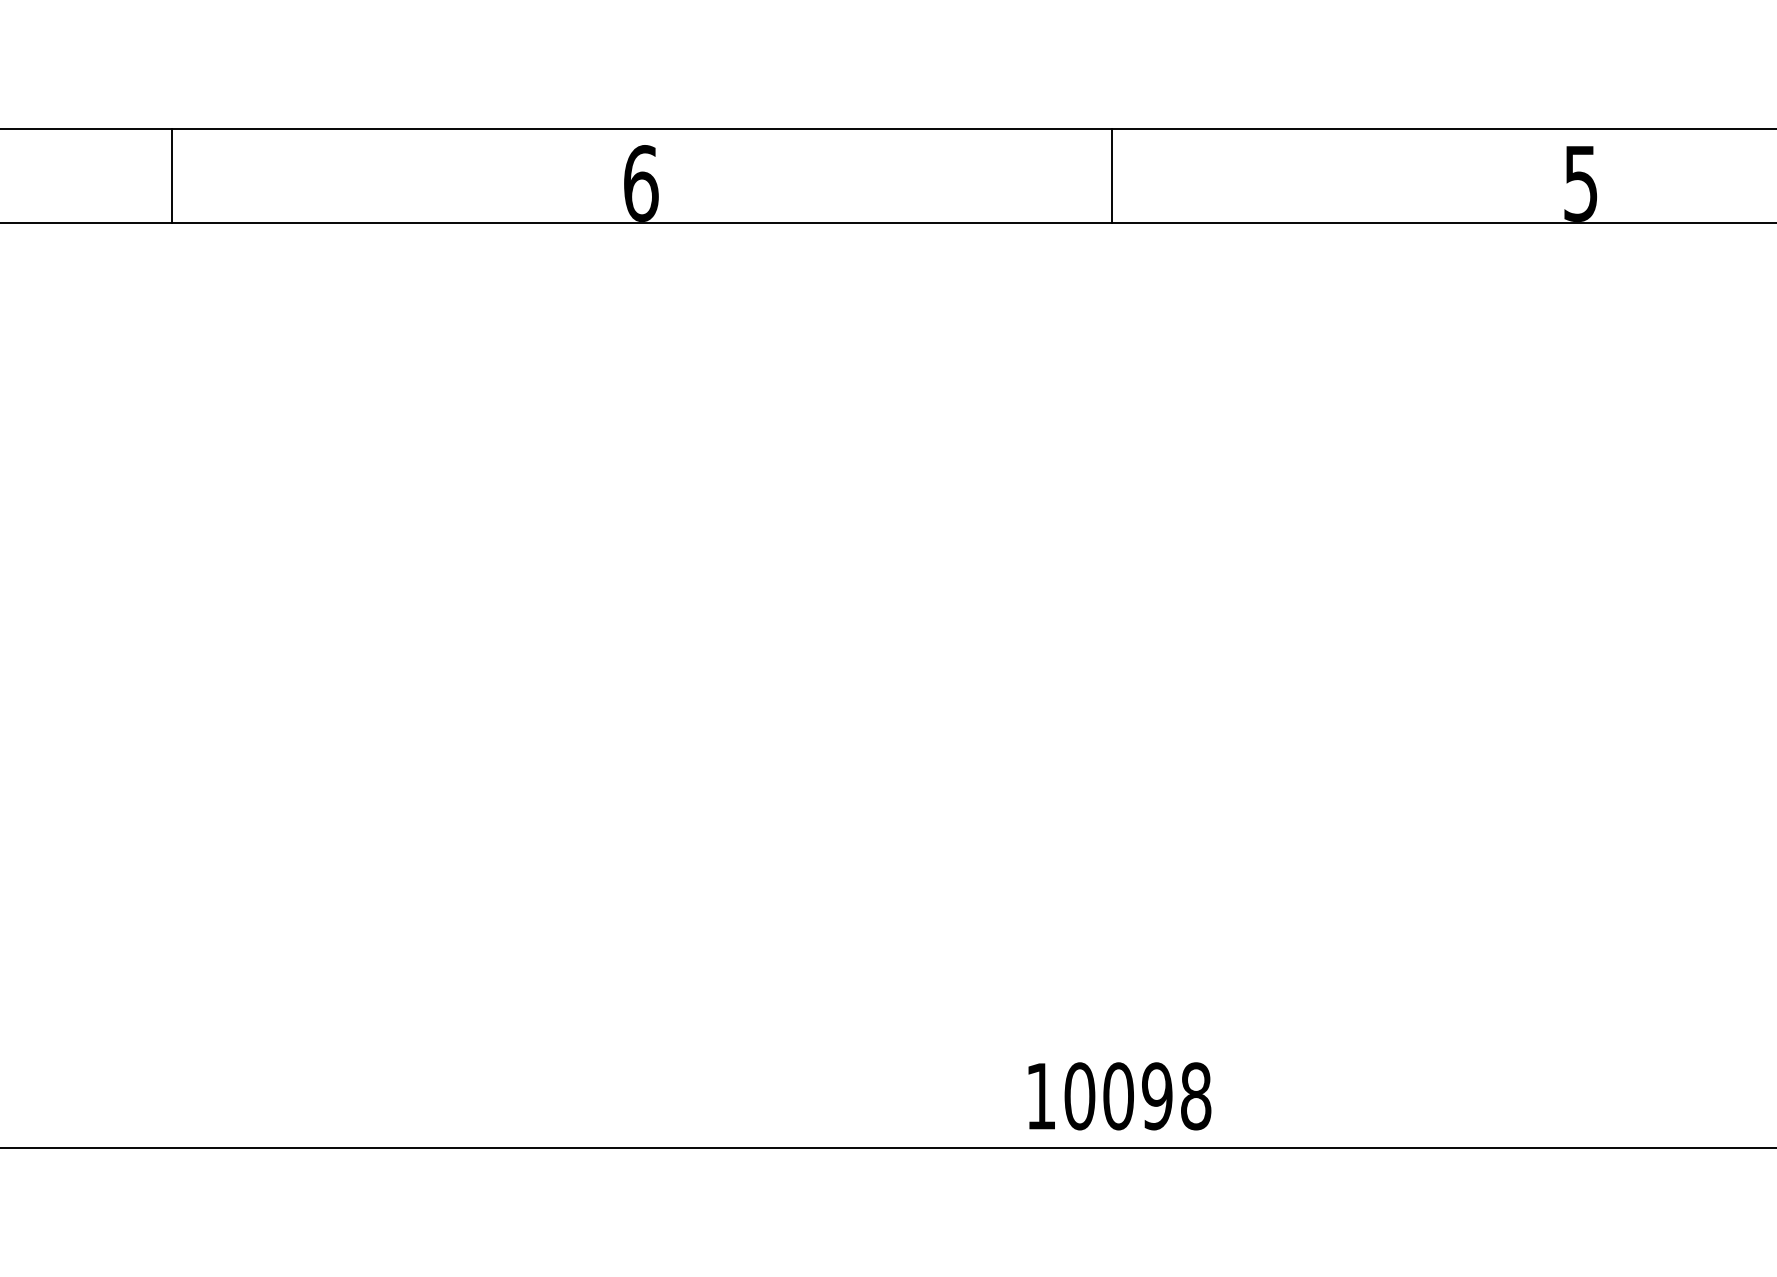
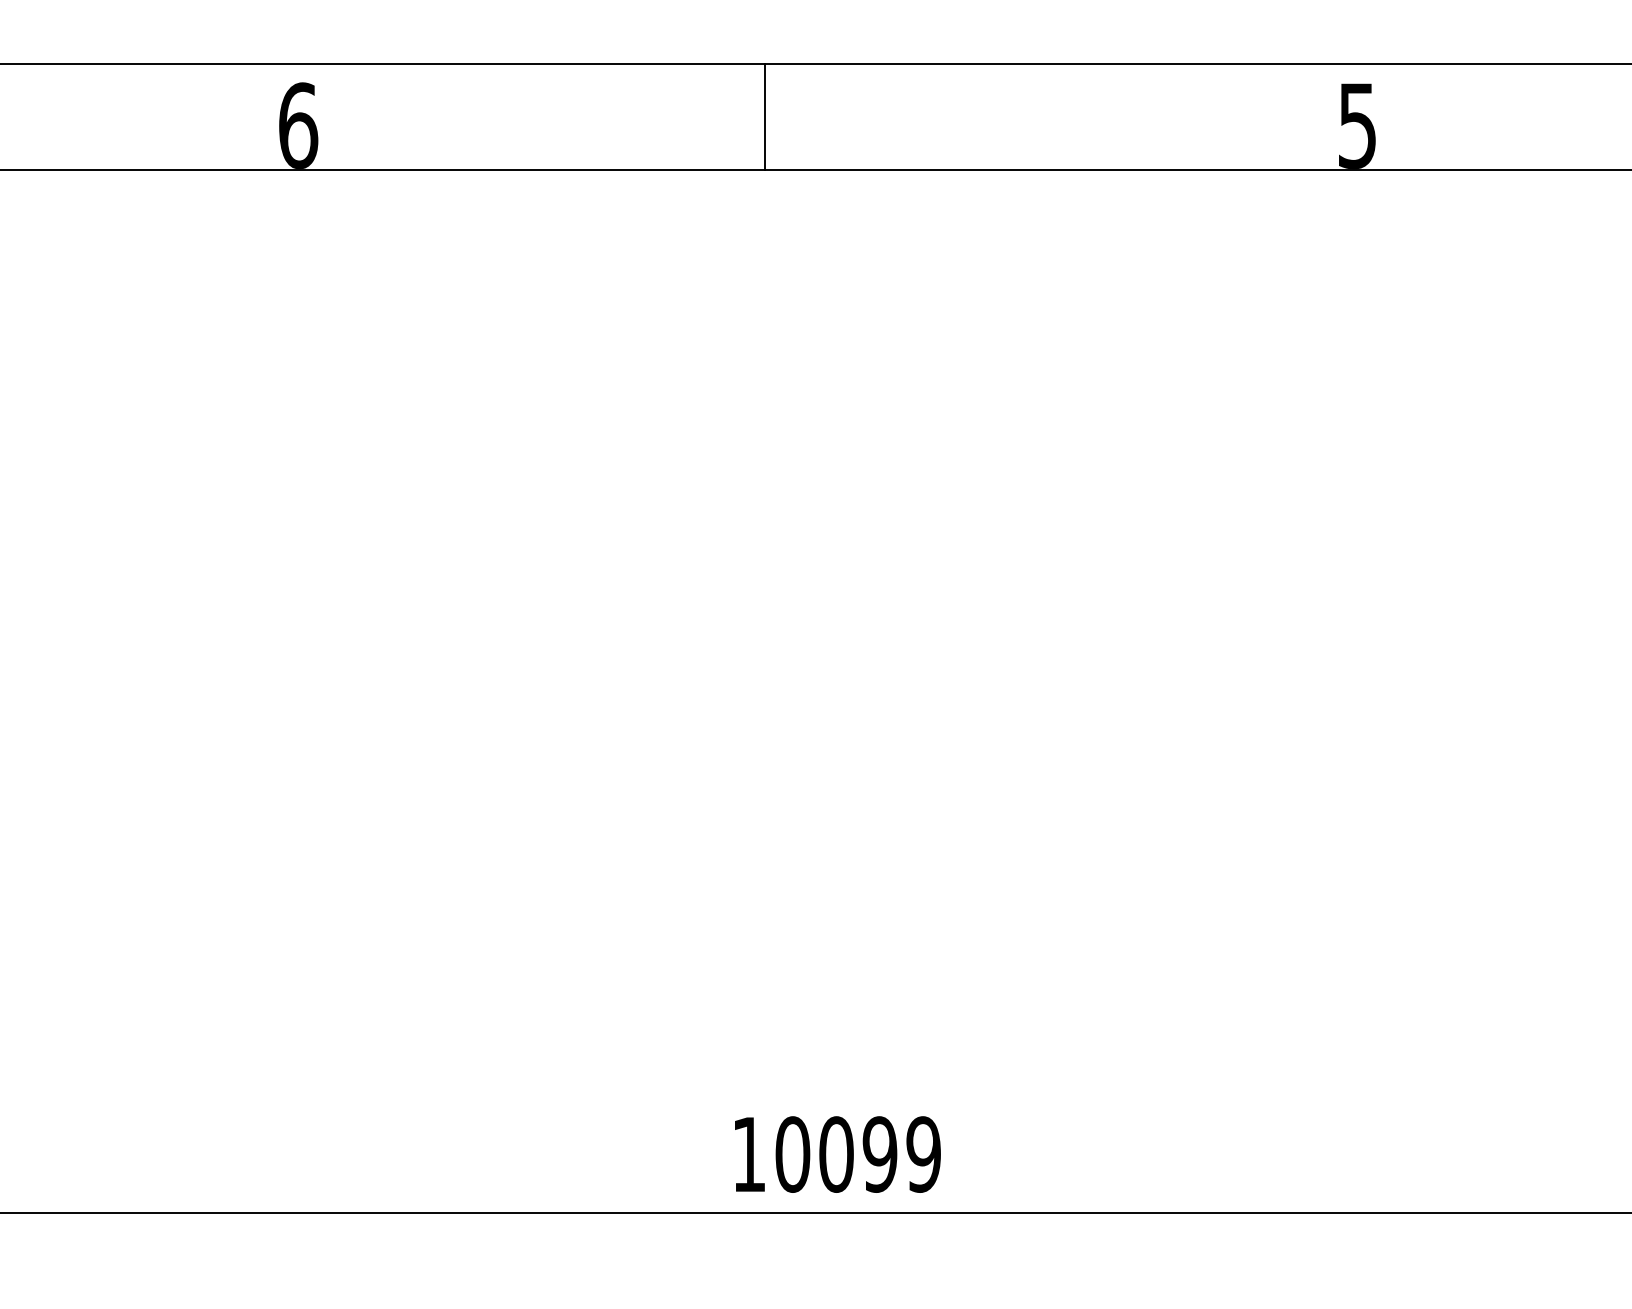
line: (1111, 175) -> (764, 116), moved
text: (1195, 1096) -> (923, 1154), 10098 -> 10099

